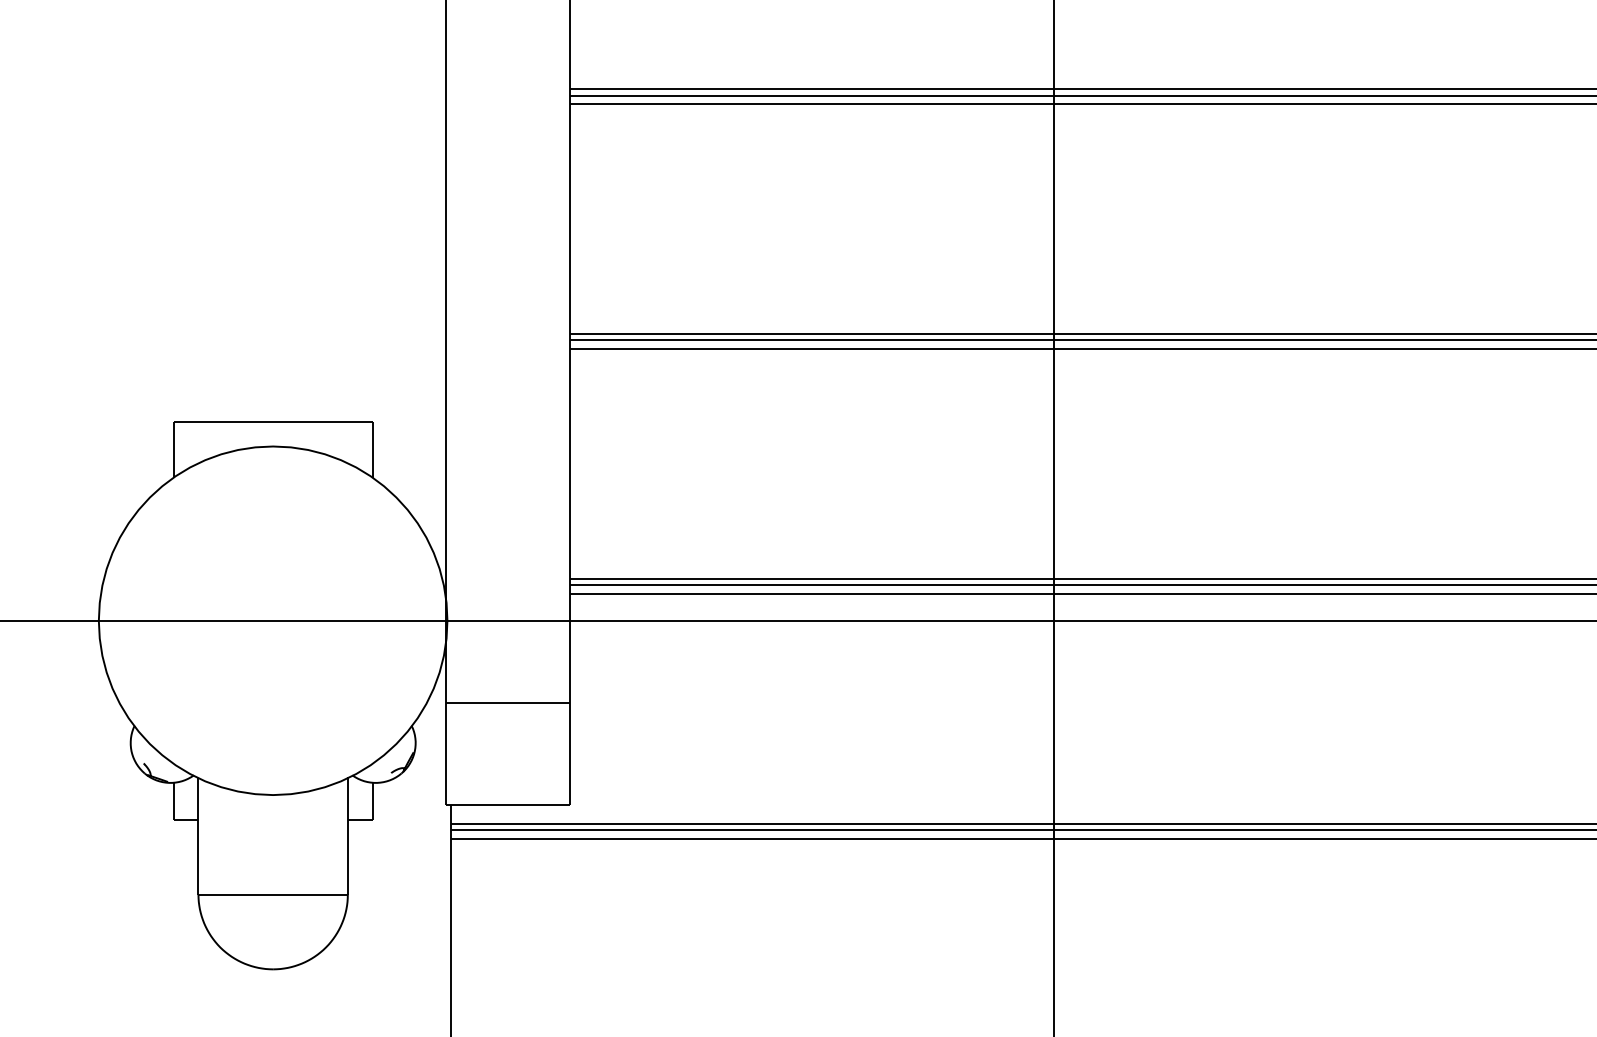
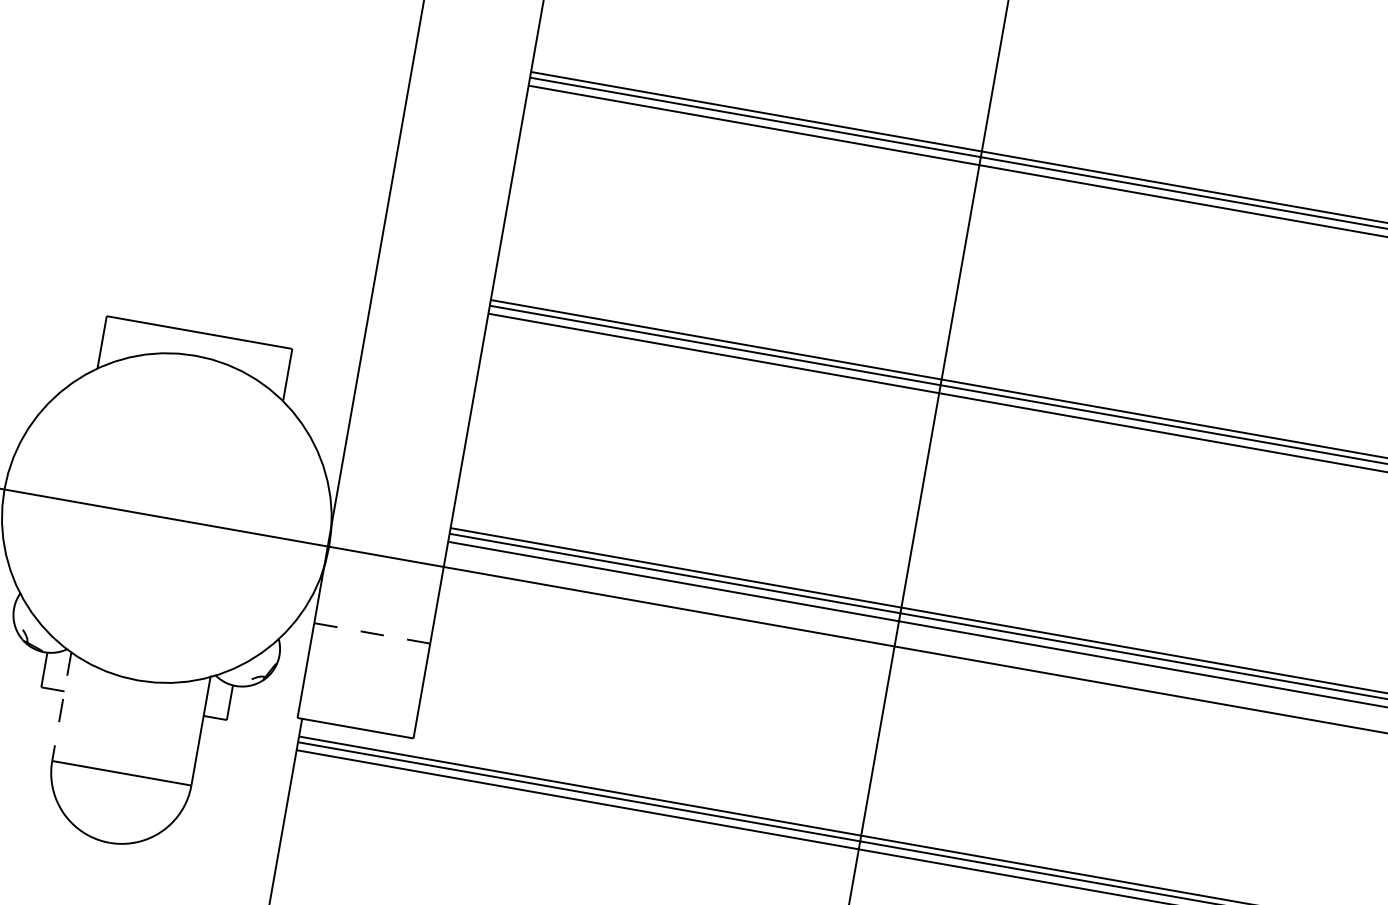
line: (508, 703) -> (372, 633), solid -> dashed
line: (198, 836) -> (61, 706), solid -> dashed

